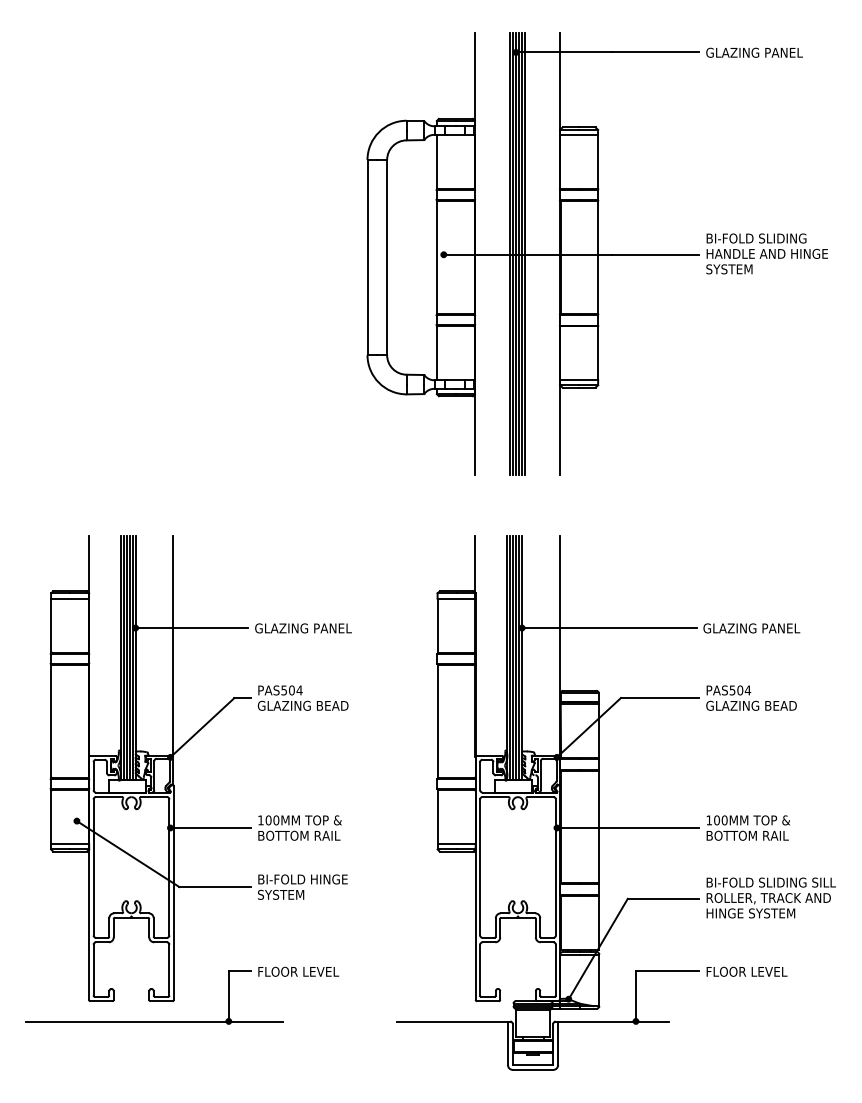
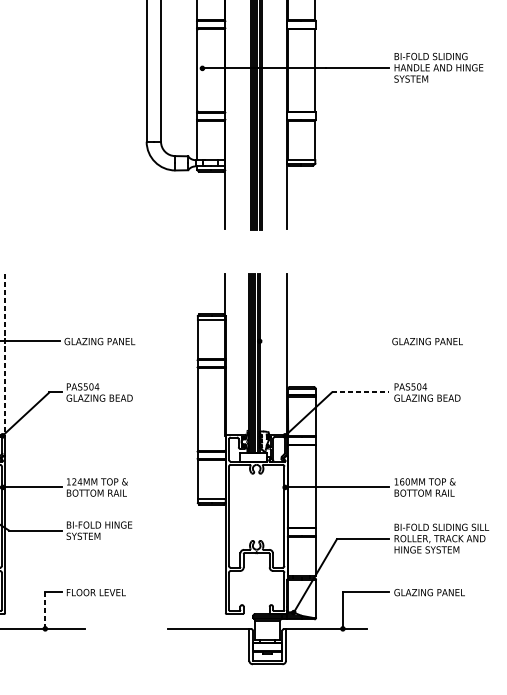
line: (609, 628) -> (323, 341), removed
line: (173, 647) -> (4, 355), solid -> dashed
line: (660, 698) -> (360, 392), solid -> dashed
text: (272, 820) -> (77, 481), 100MM -> 124MM
text: (716, 820) -> (401, 481), 100MM -> 160MM
text: (754, 971) -> (429, 592), FLOOR LEVEL -> GLAZING PANEL
line: (228, 996) -> (45, 610), solid -> dashed

